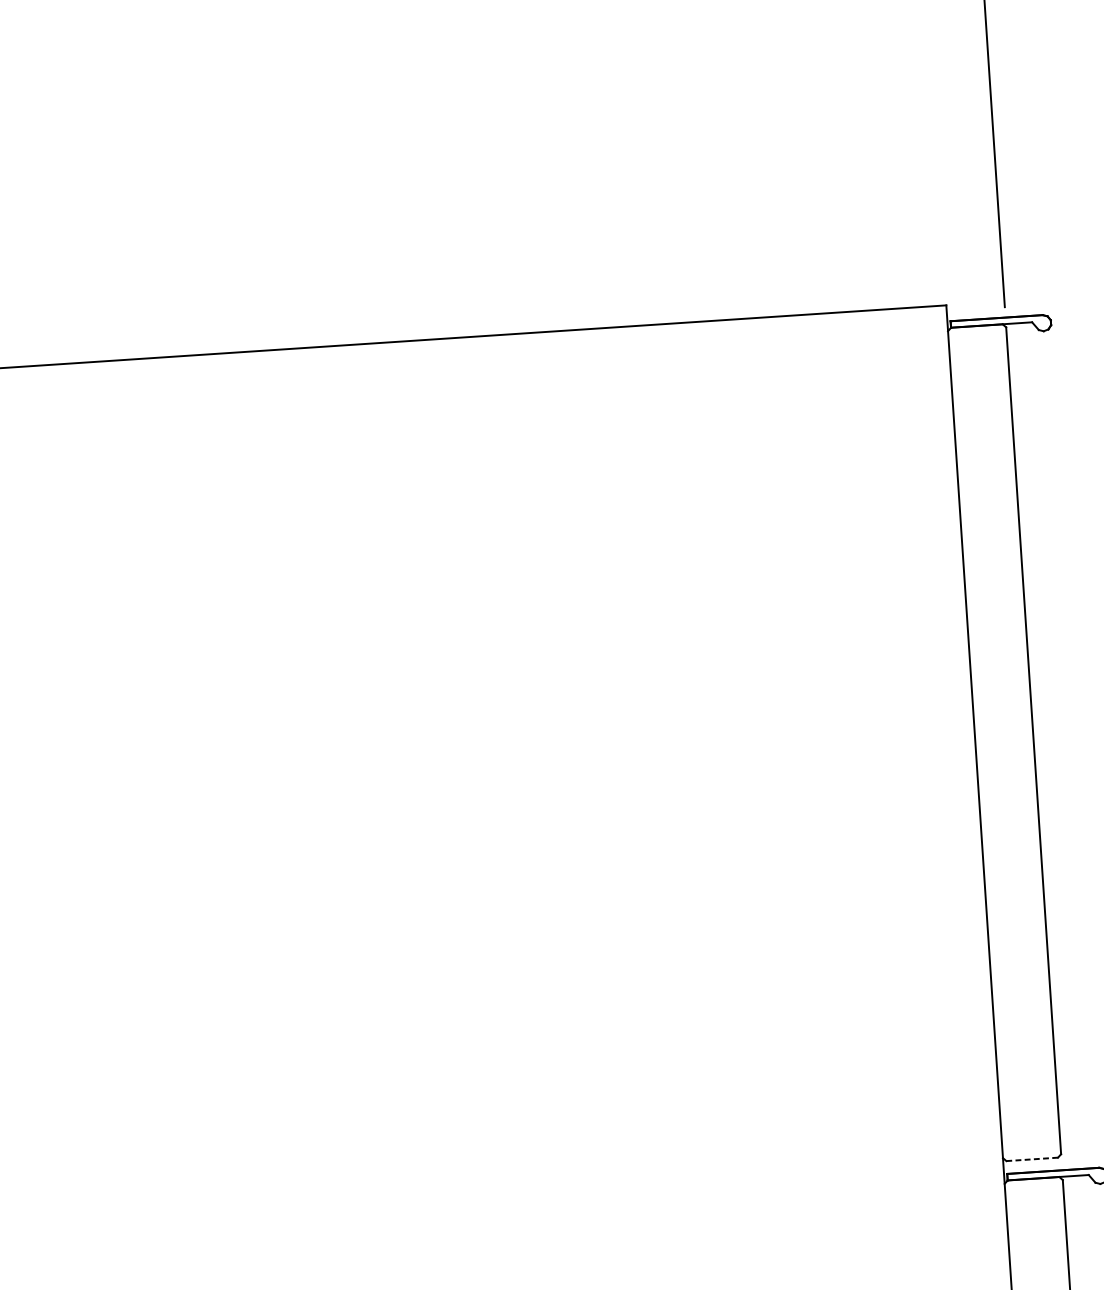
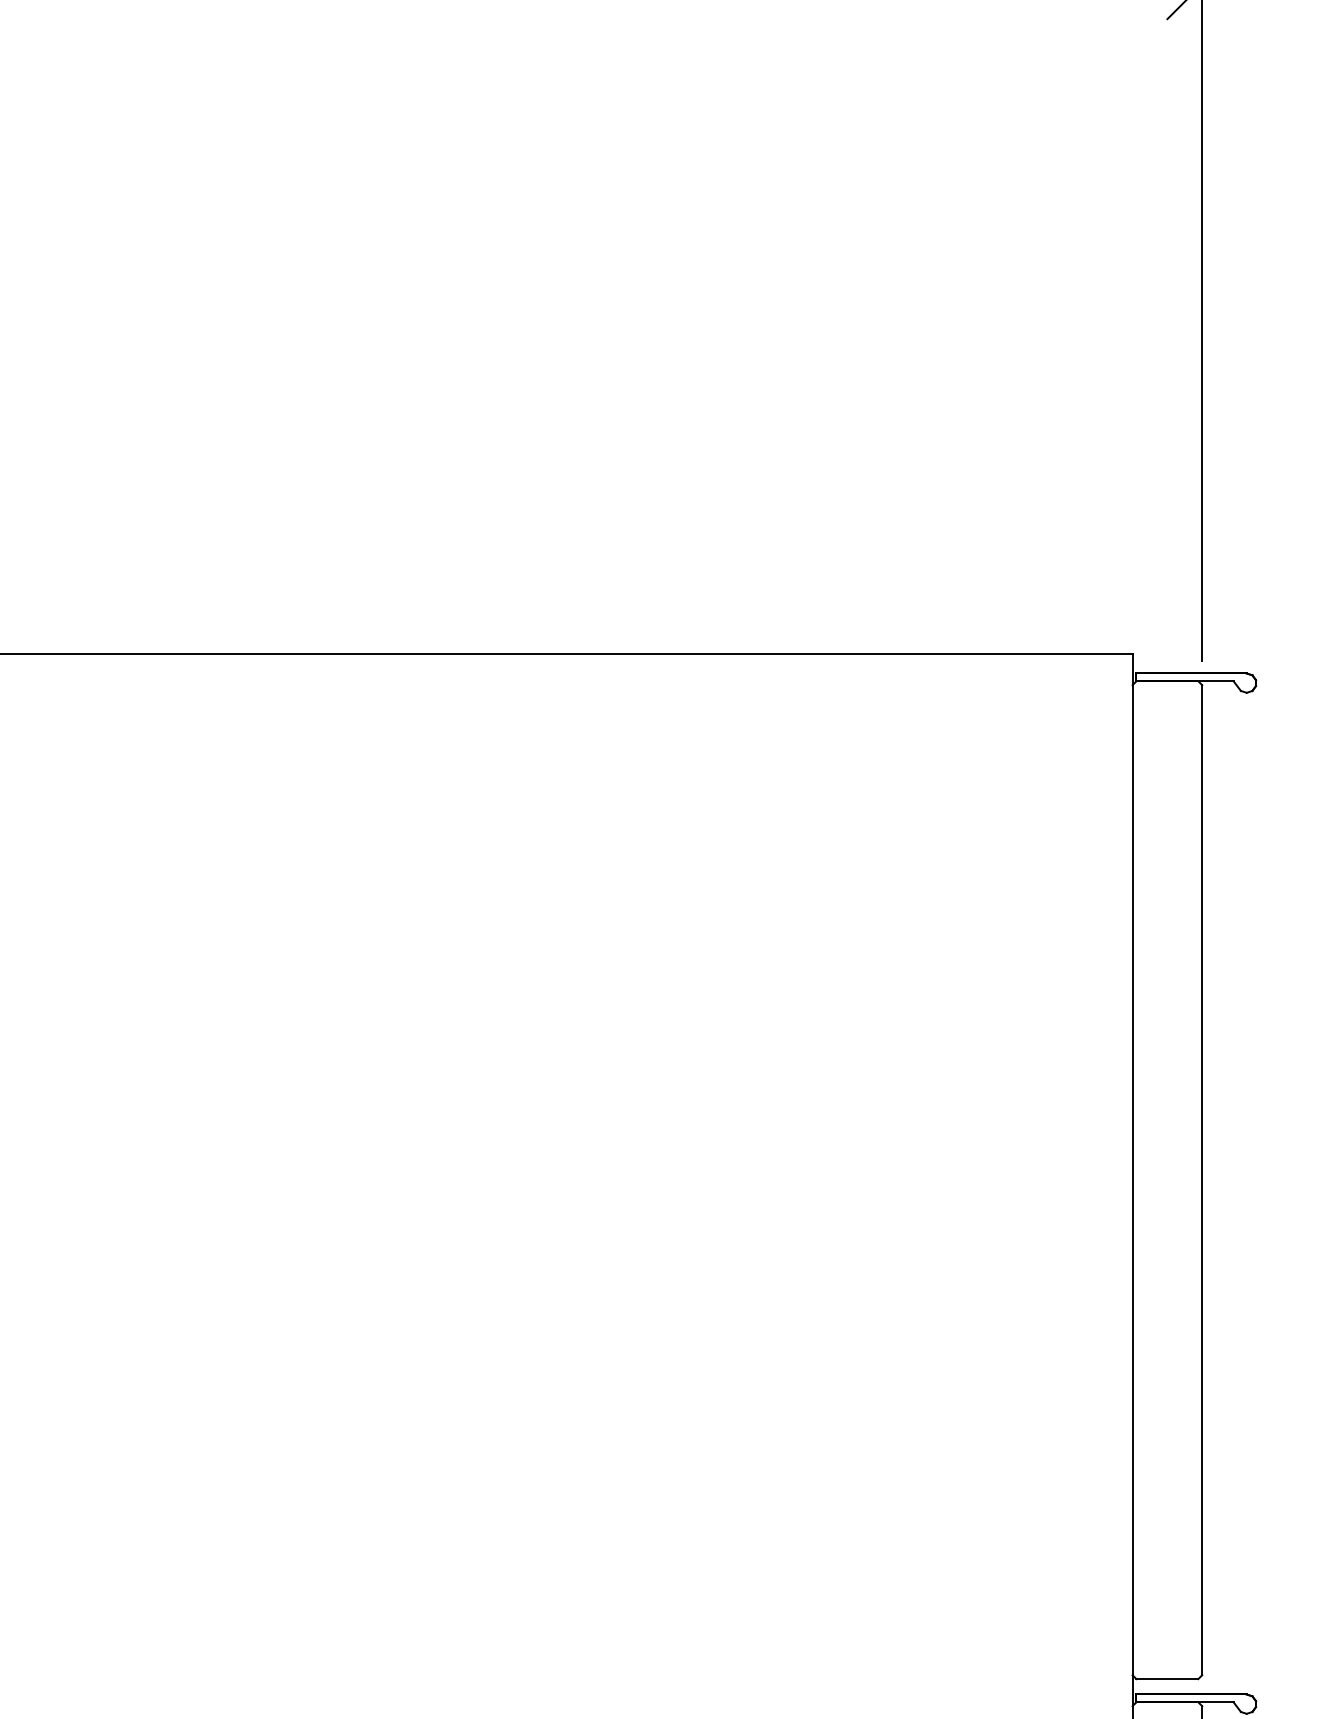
line: (1032, 1159) -> (1167, 1679), dashed -> solid

